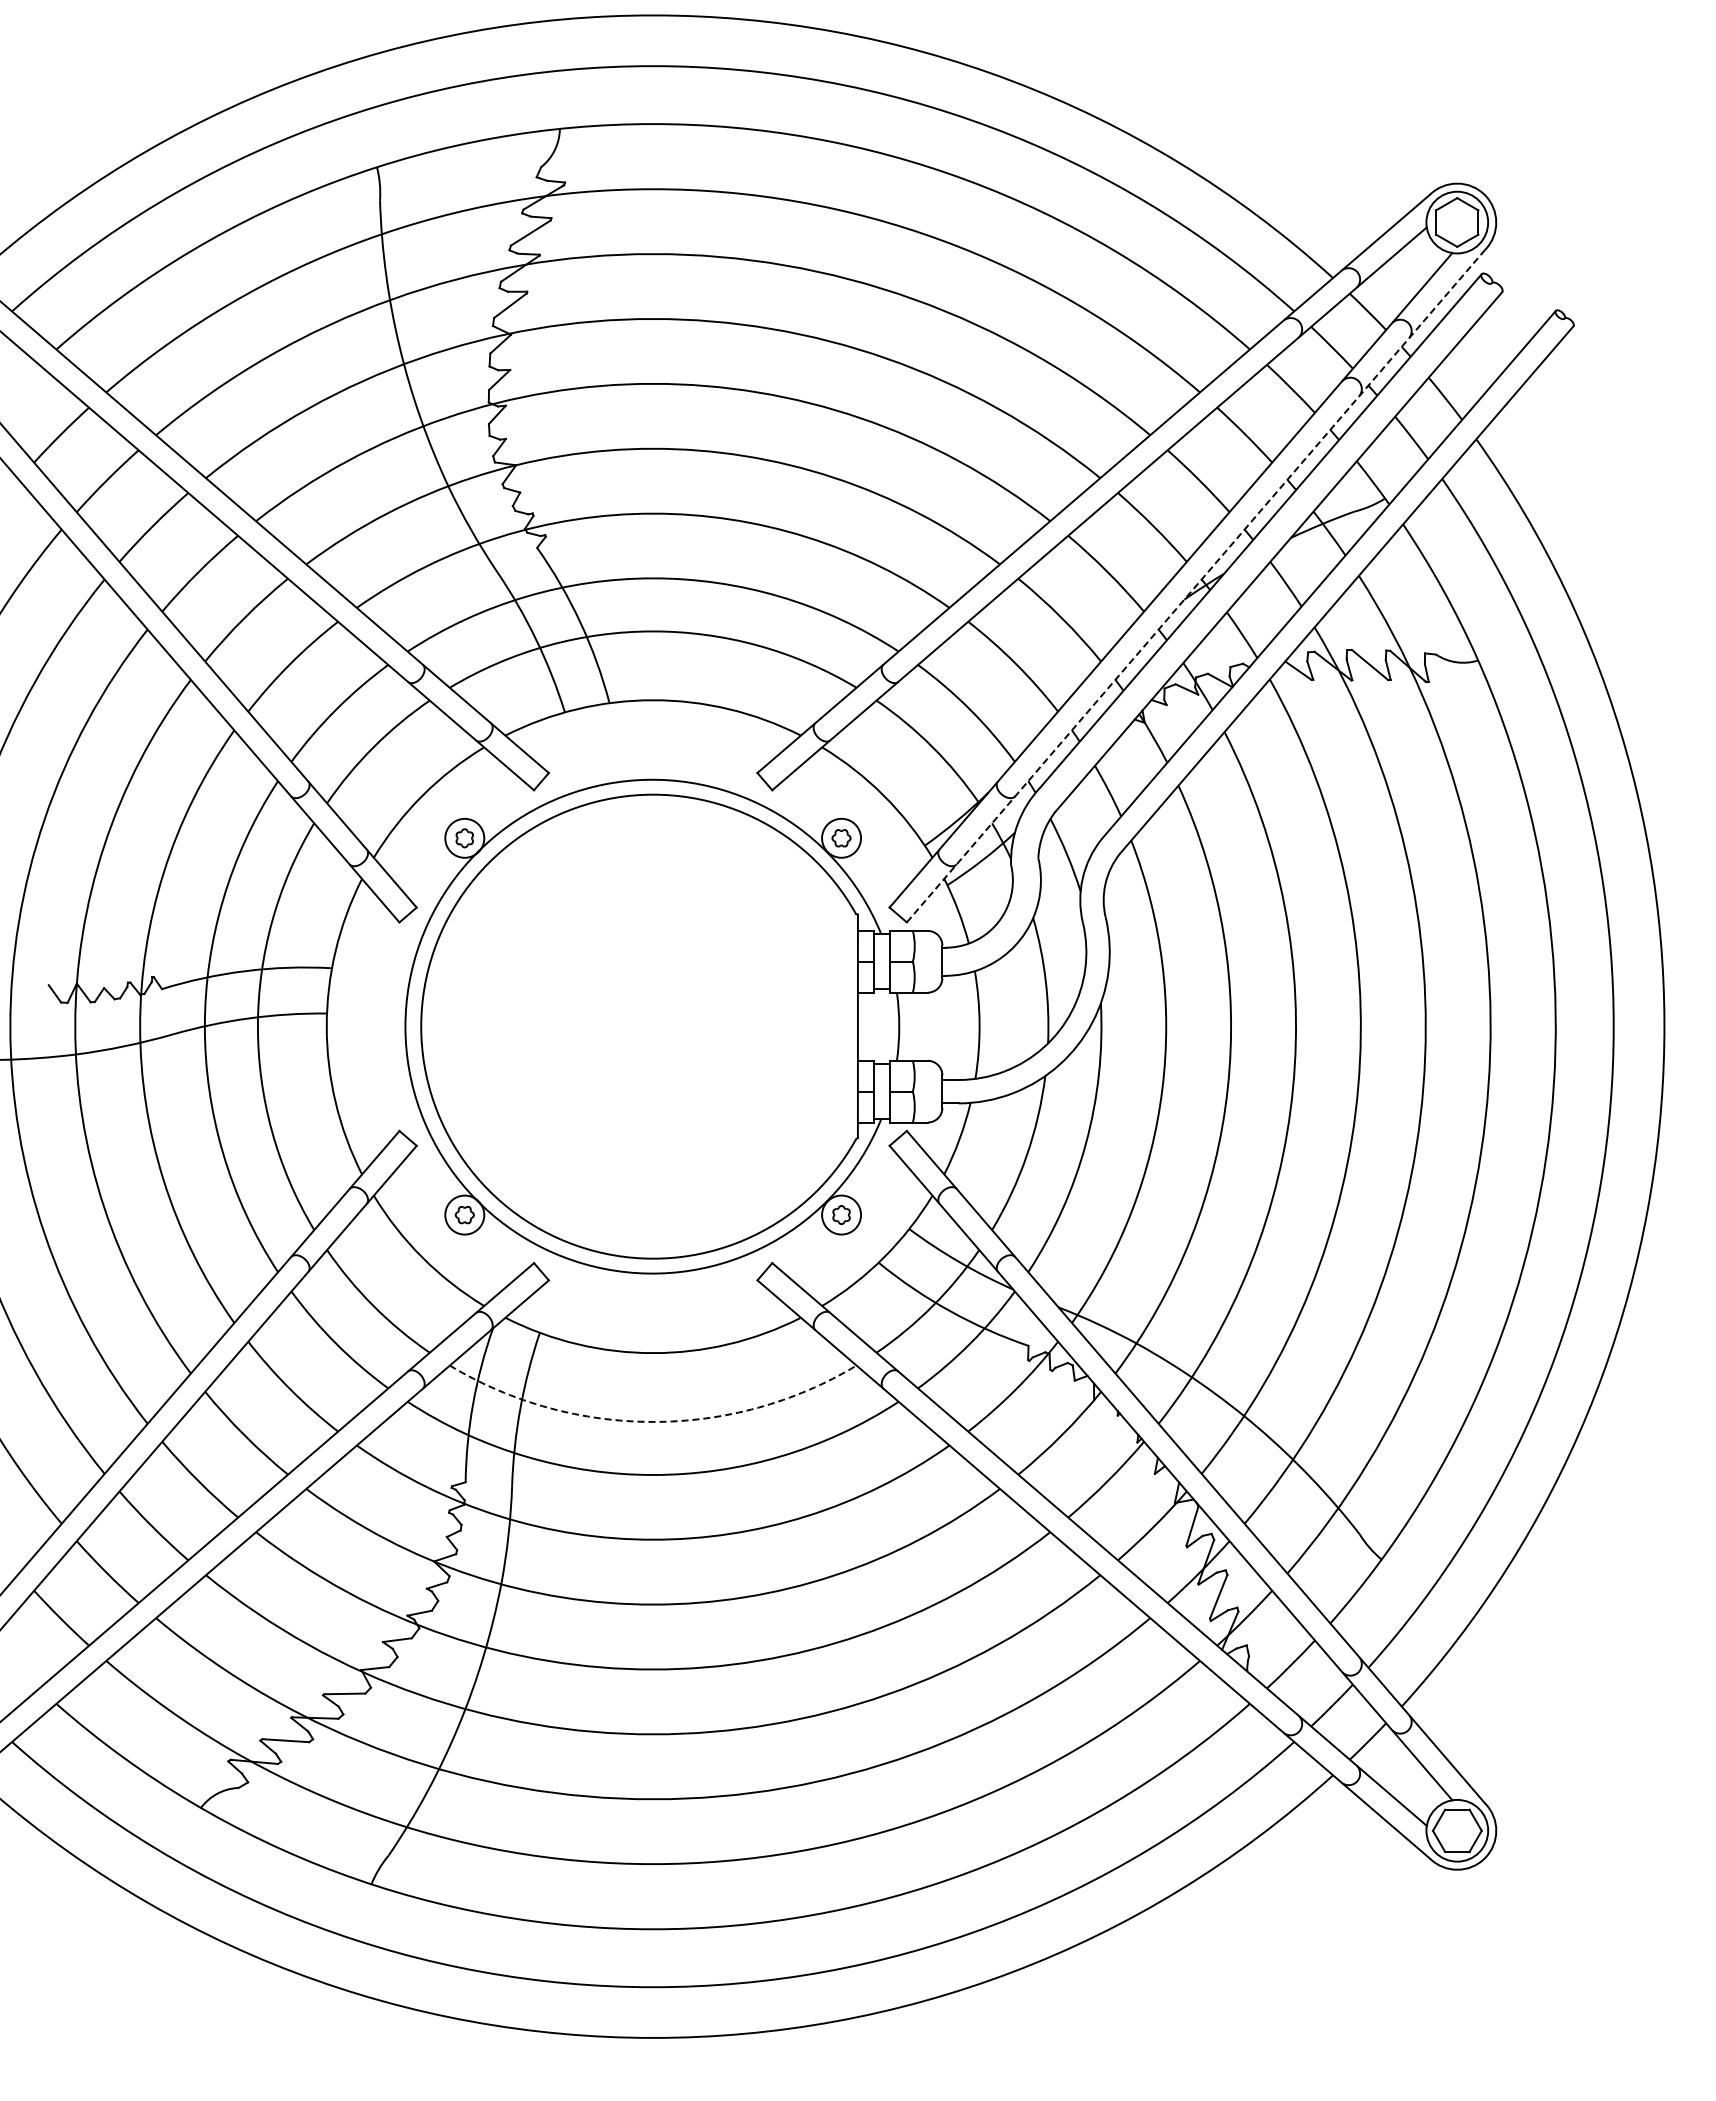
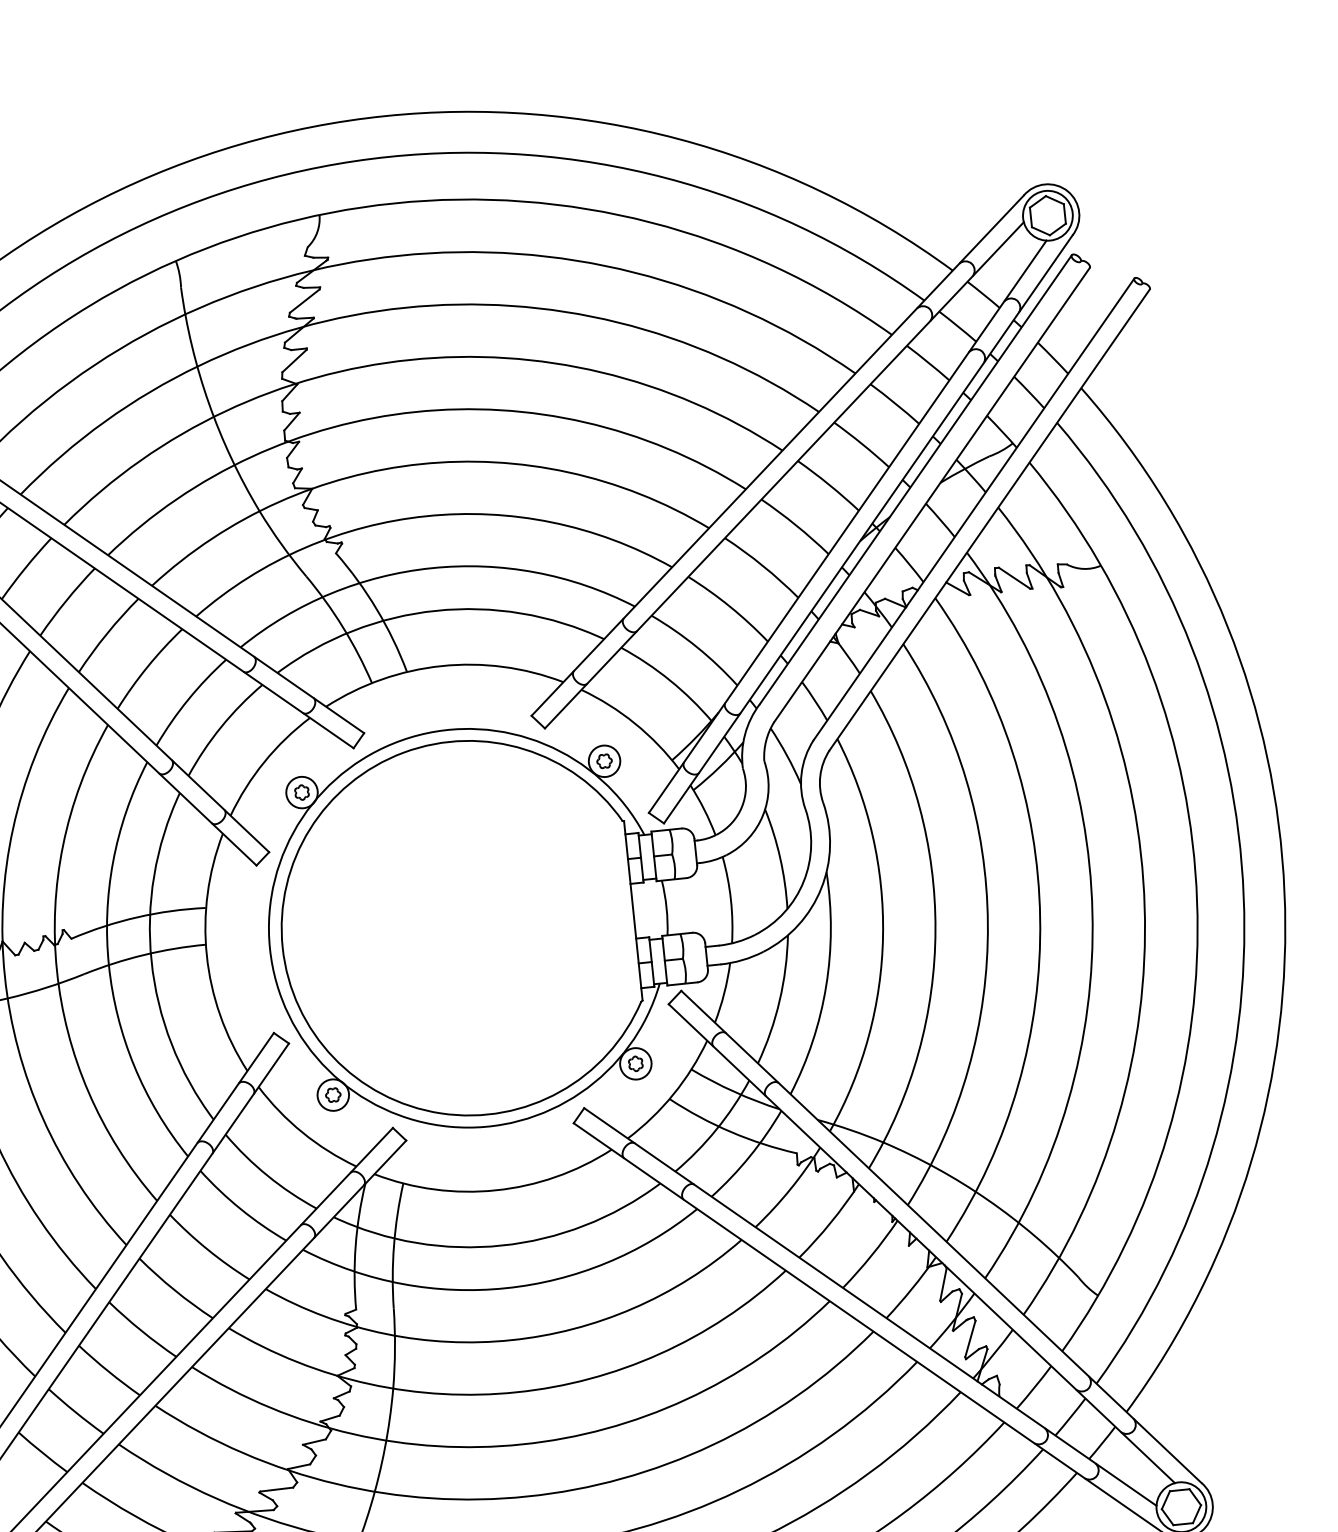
line: (1196, 585) -> (868, 528), dashed -> solid
arc: (653, 1421) -> (501, 1245), dashed -> solid

